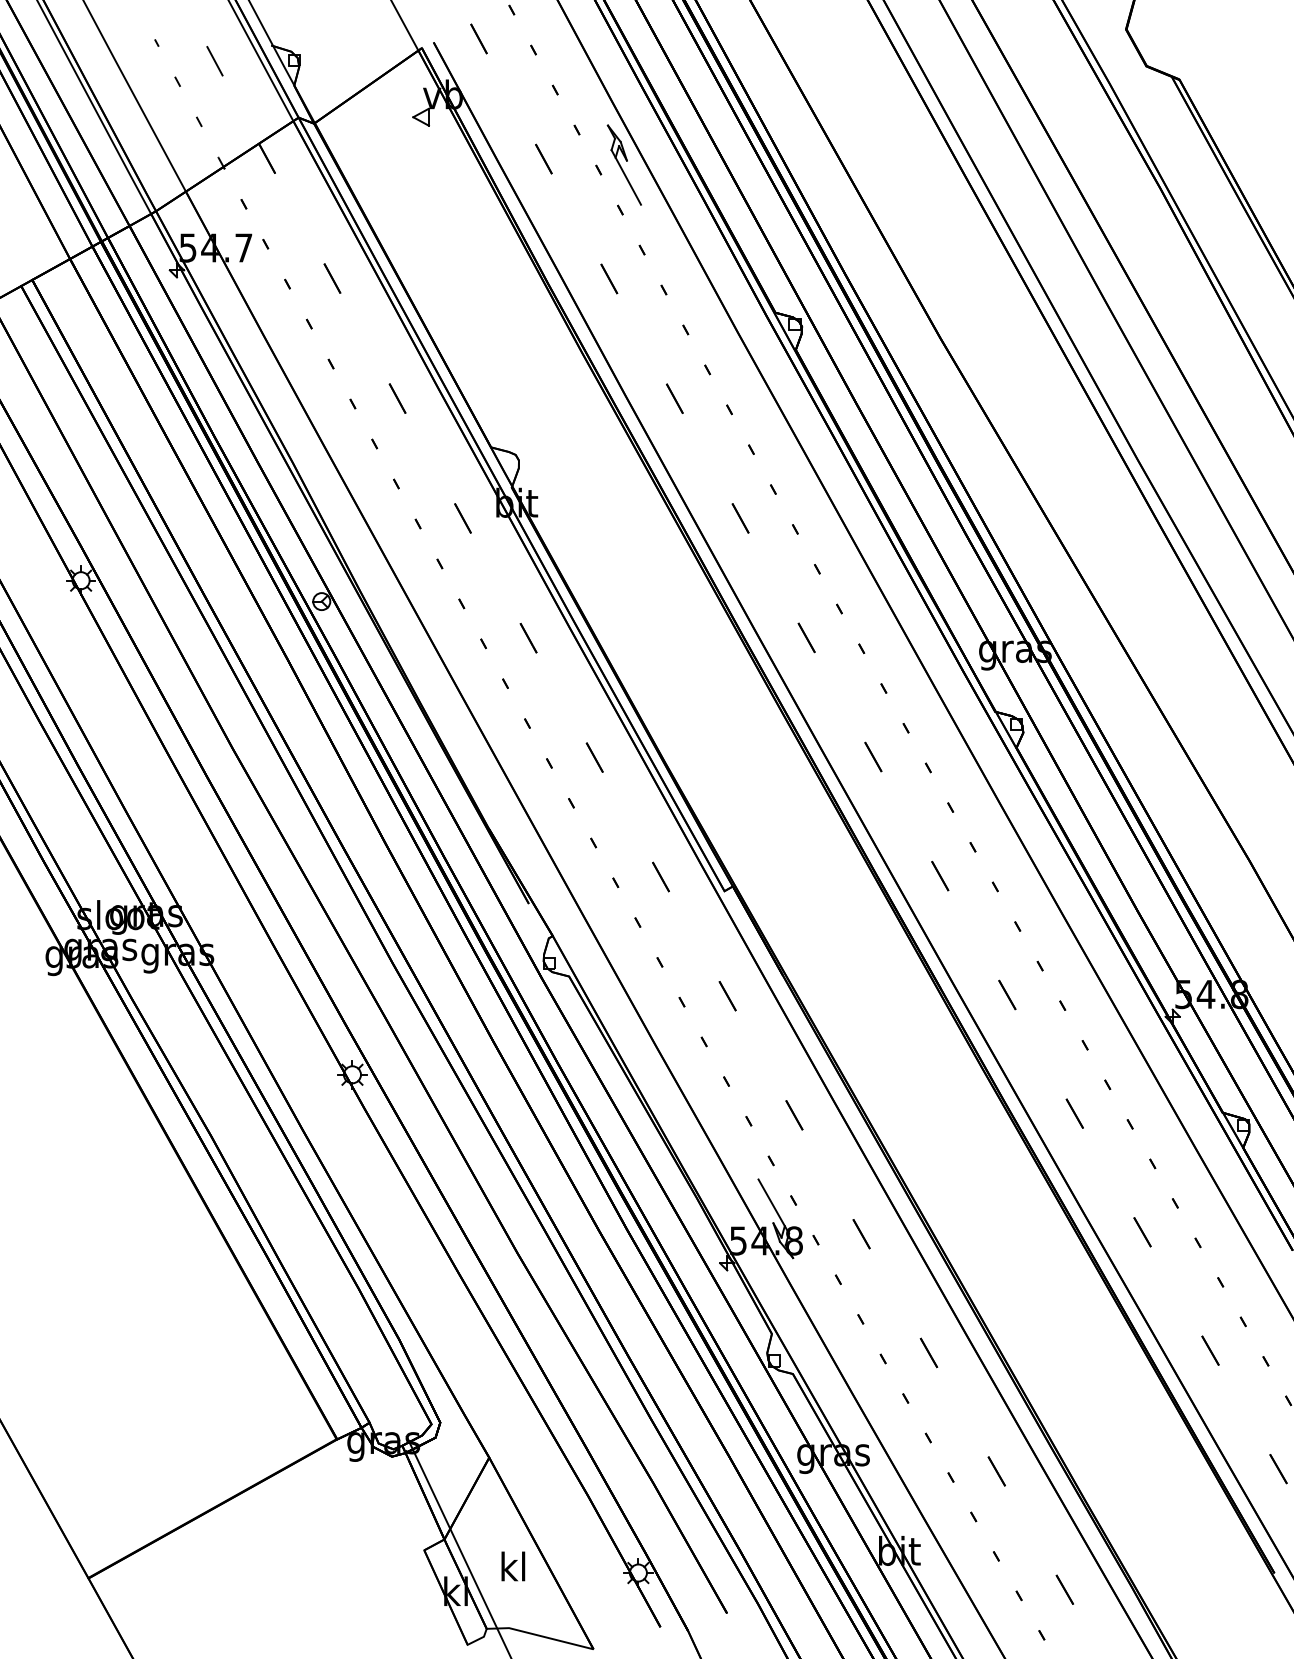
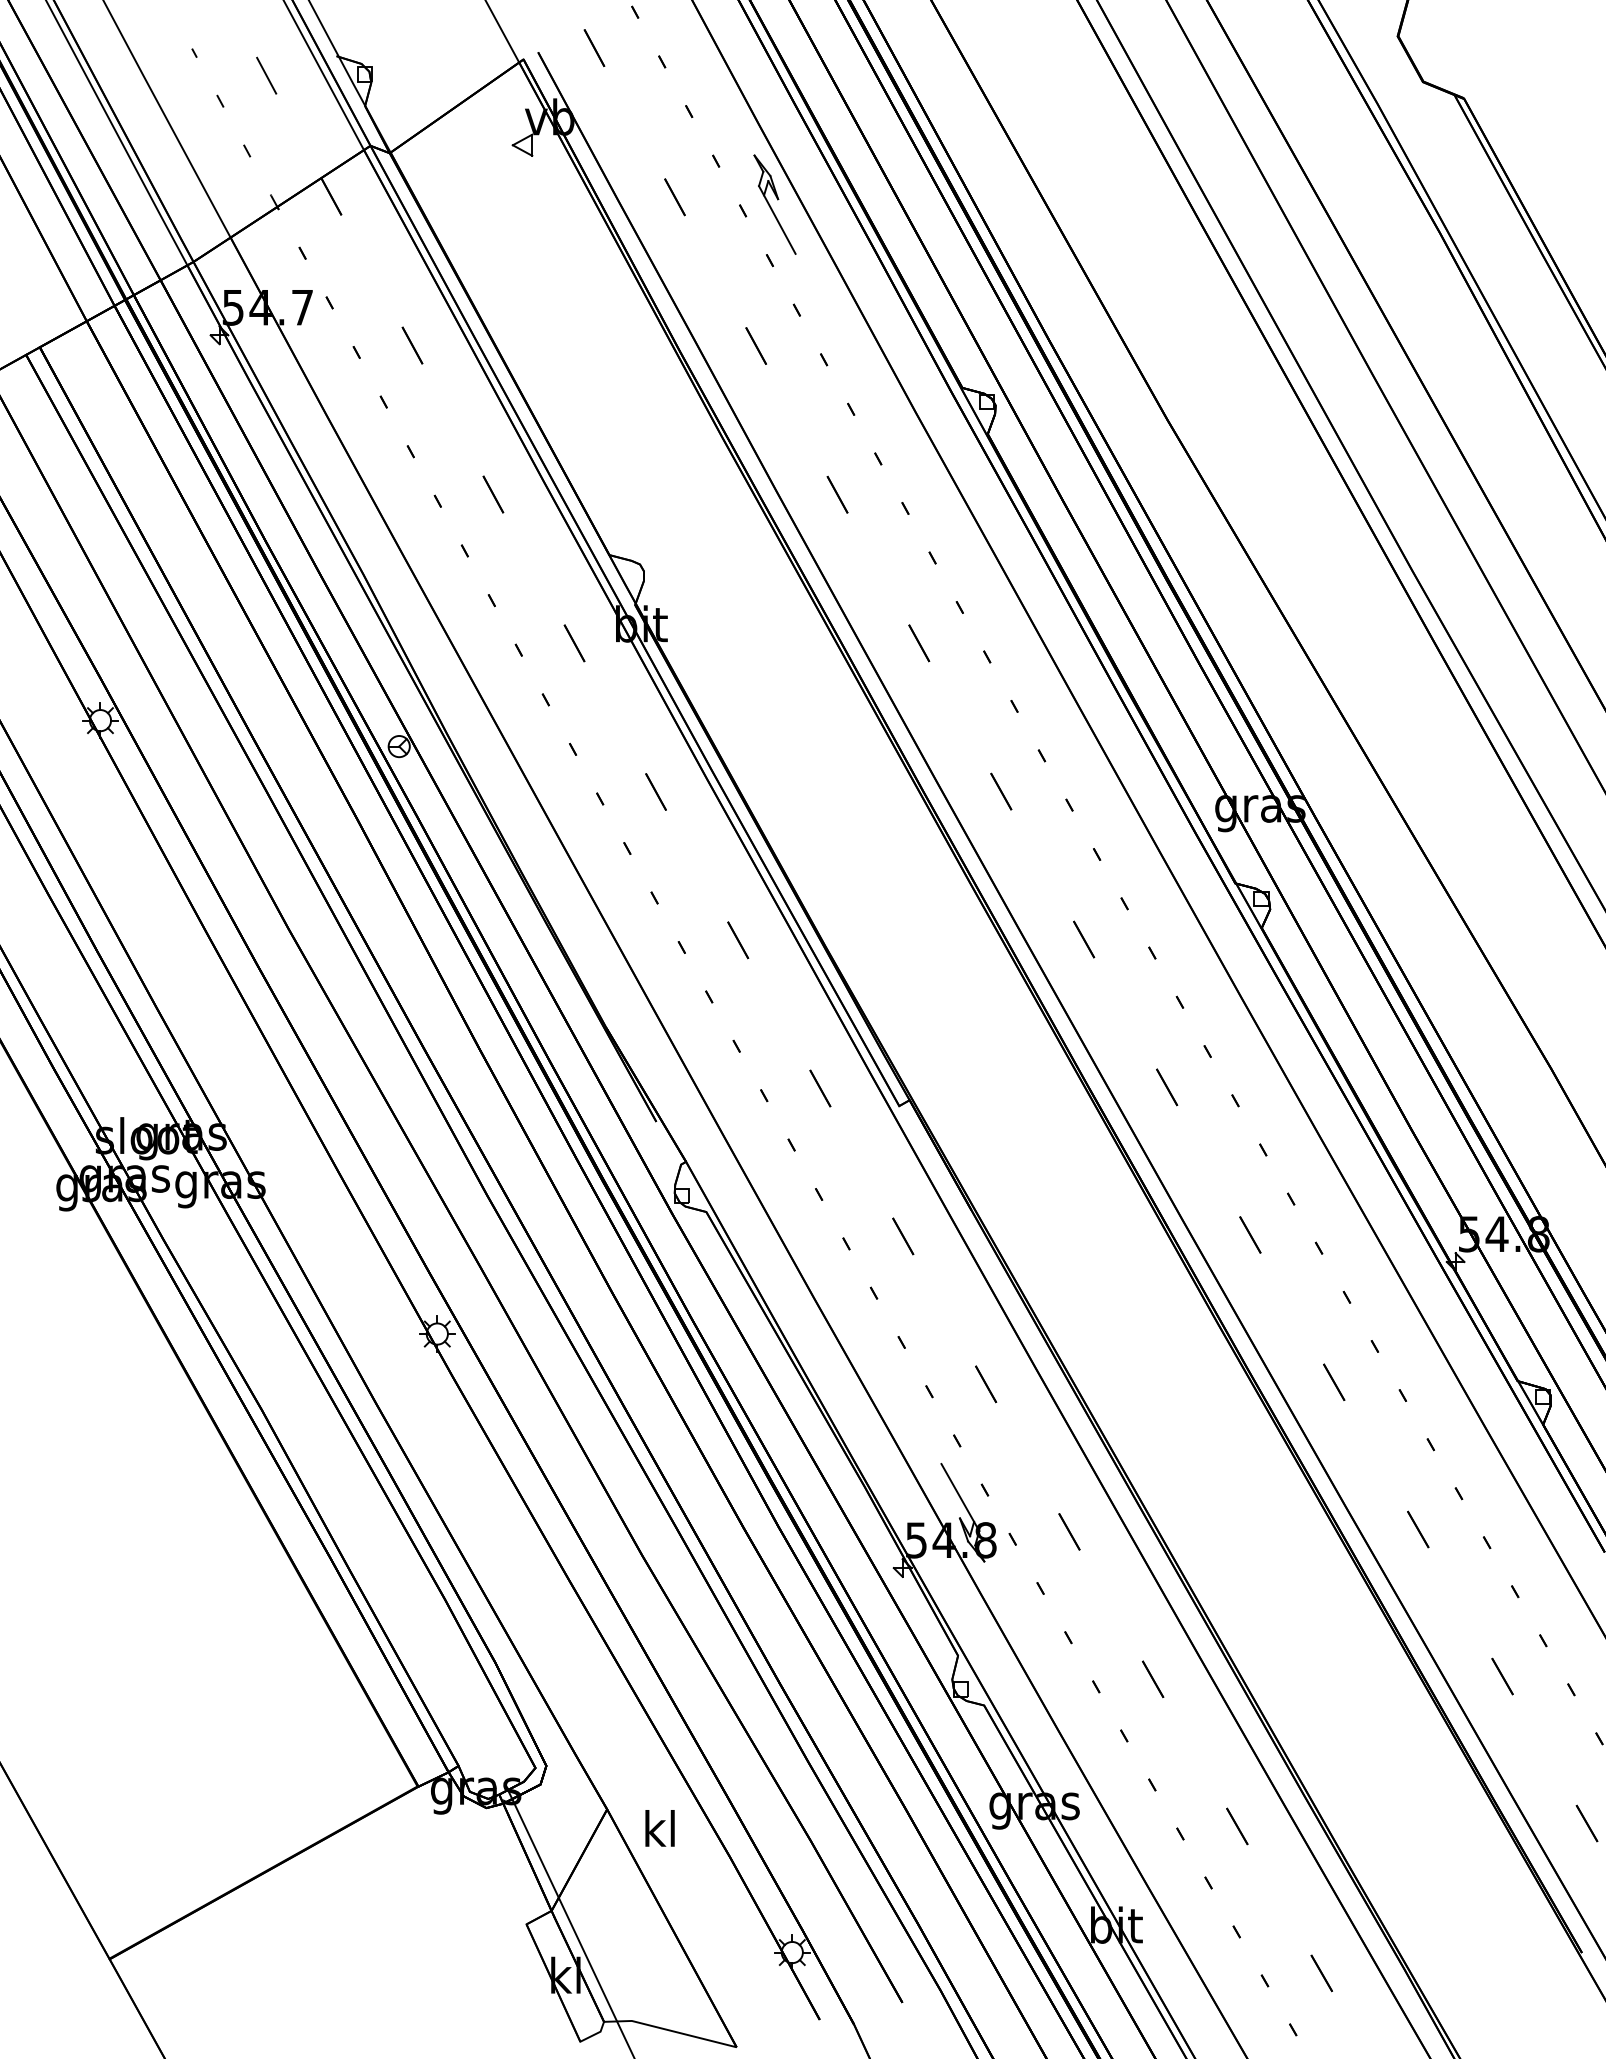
text: (512, 1566) -> (659, 1828), moved

